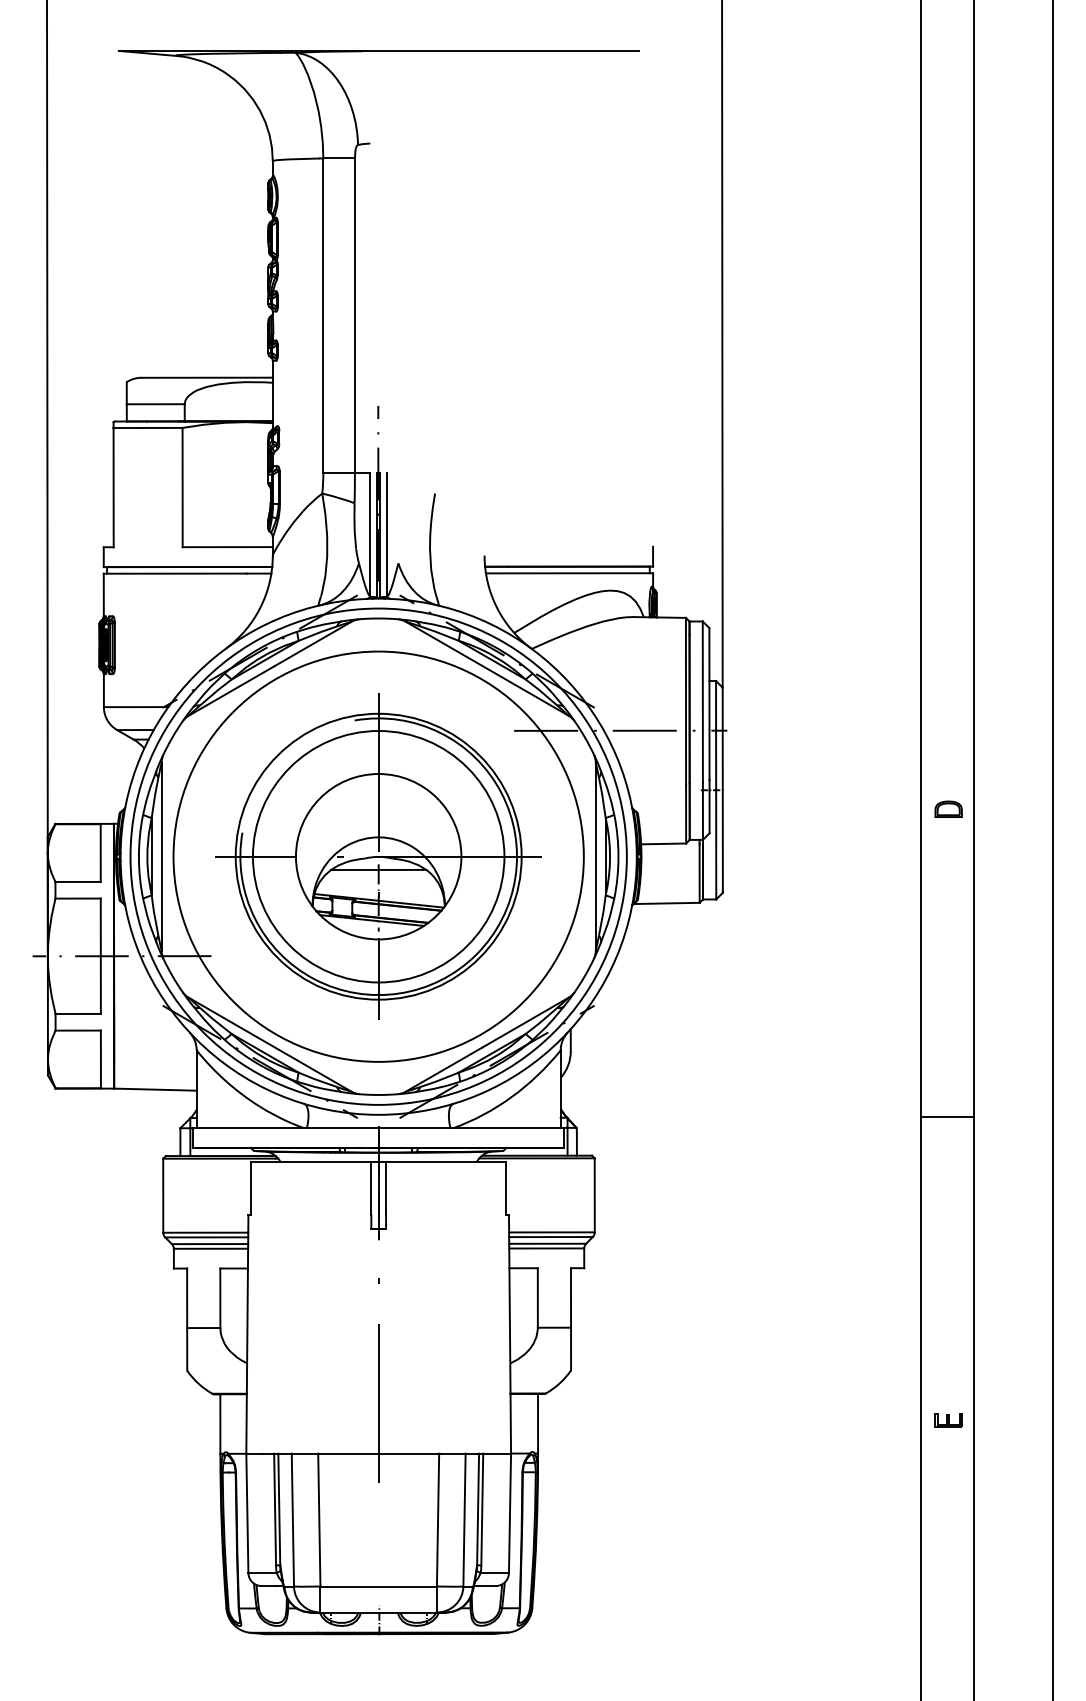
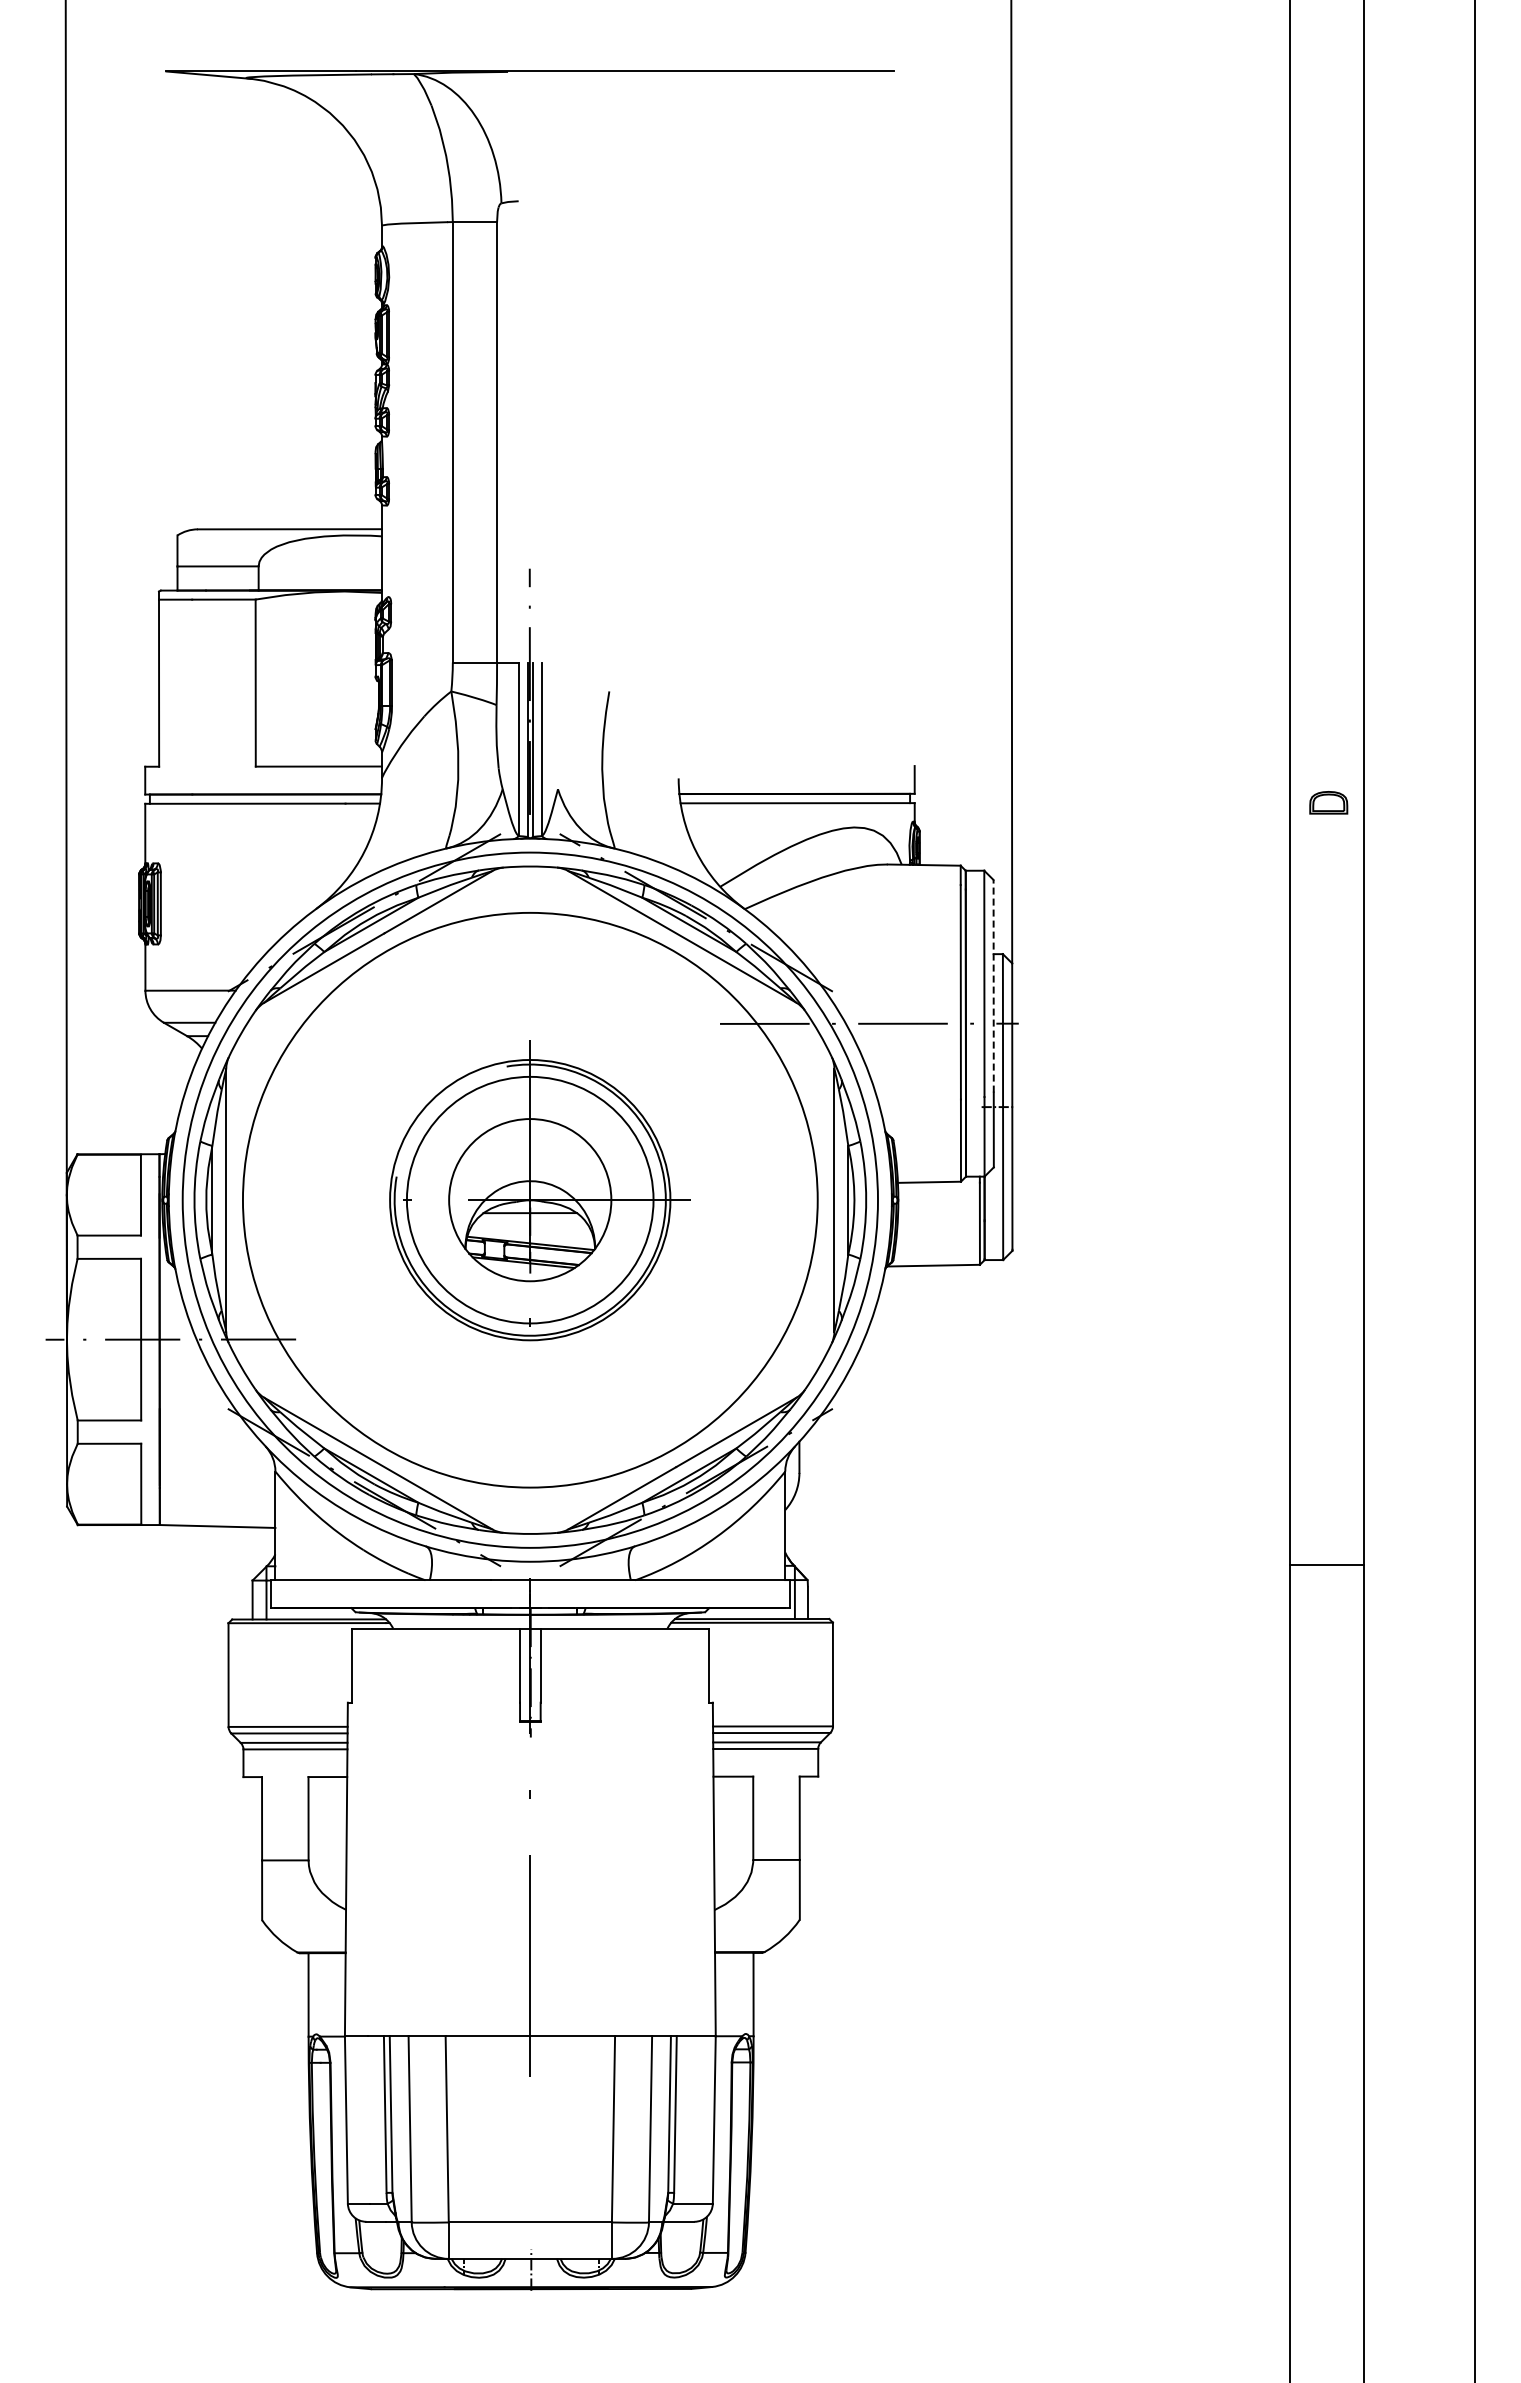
line: (709, 703) -> (993, 985), solid -> dashed
part: (948, 809) -> (1328, 802), moved
part: (378, 856) -> (529, 1199), size x0.7
part: (948, 1420) -> (1328, 1989), removed

